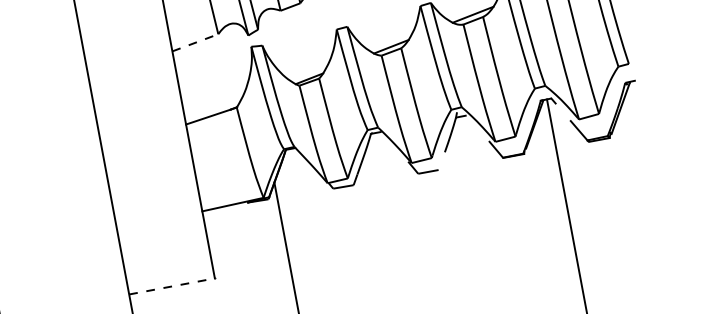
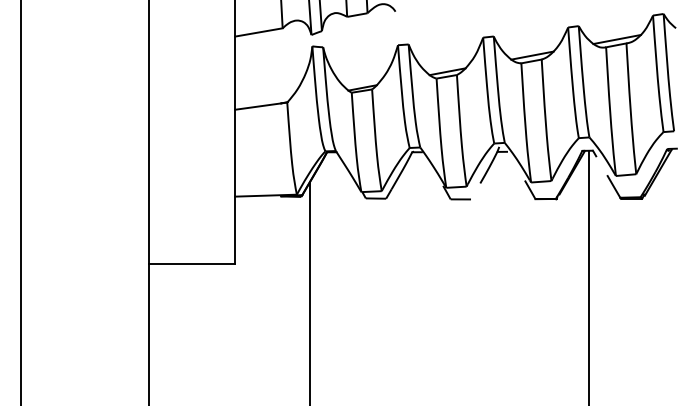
line: (195, 42) -> (259, 32), dashed -> solid
line: (172, 286) -> (192, 263), dashed -> solid

